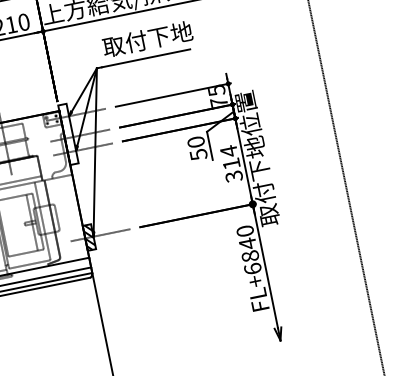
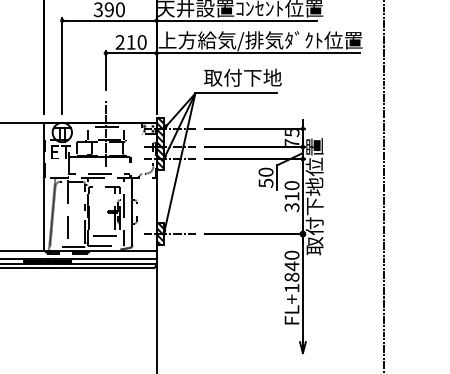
hatch: (67, 135) -> (159, 144), added
text: (228, 151) -> (291, 185), 314 -> 310
text: (252, 268) -> (291, 287), FL+6840 -> FL+1840

